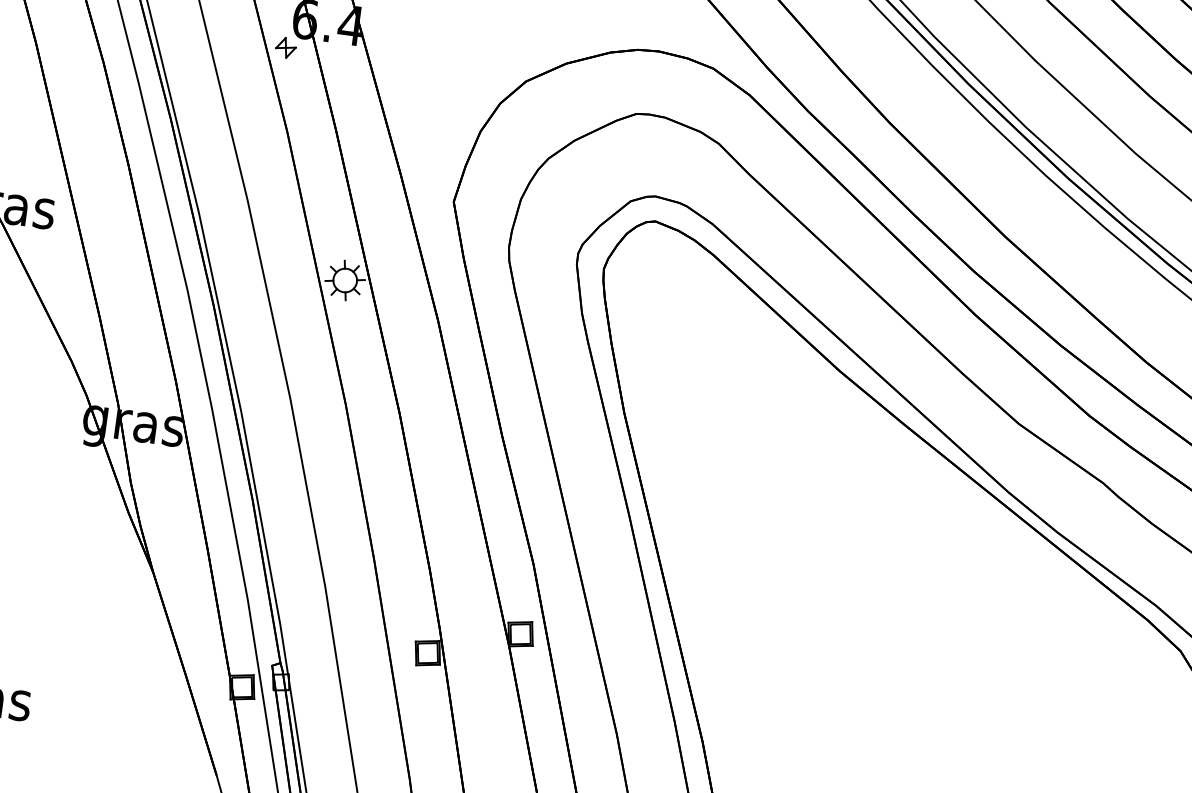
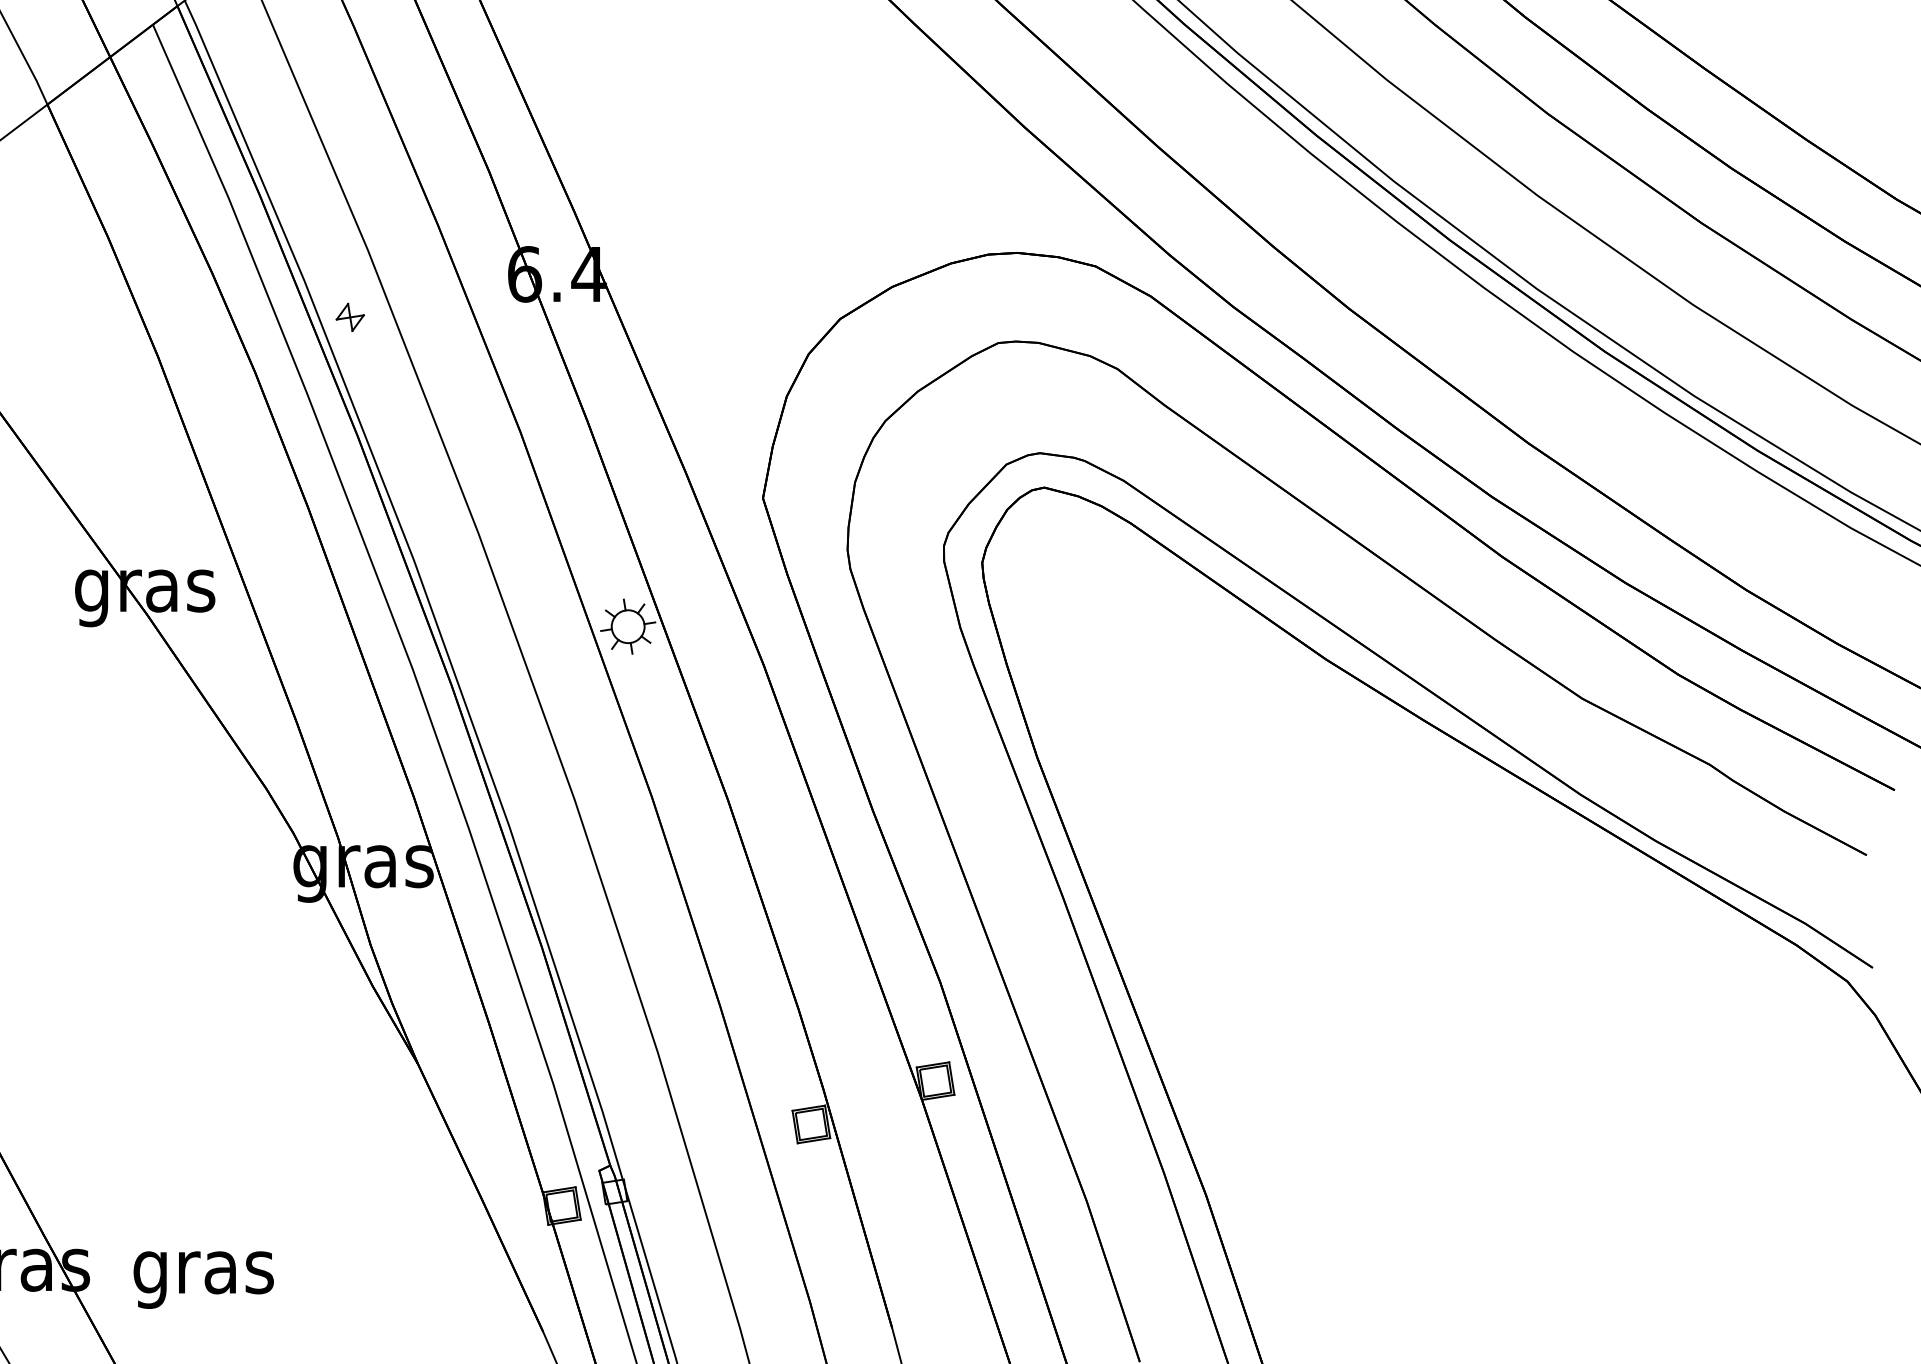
part: (285, 47) -> (349, 316), moved

